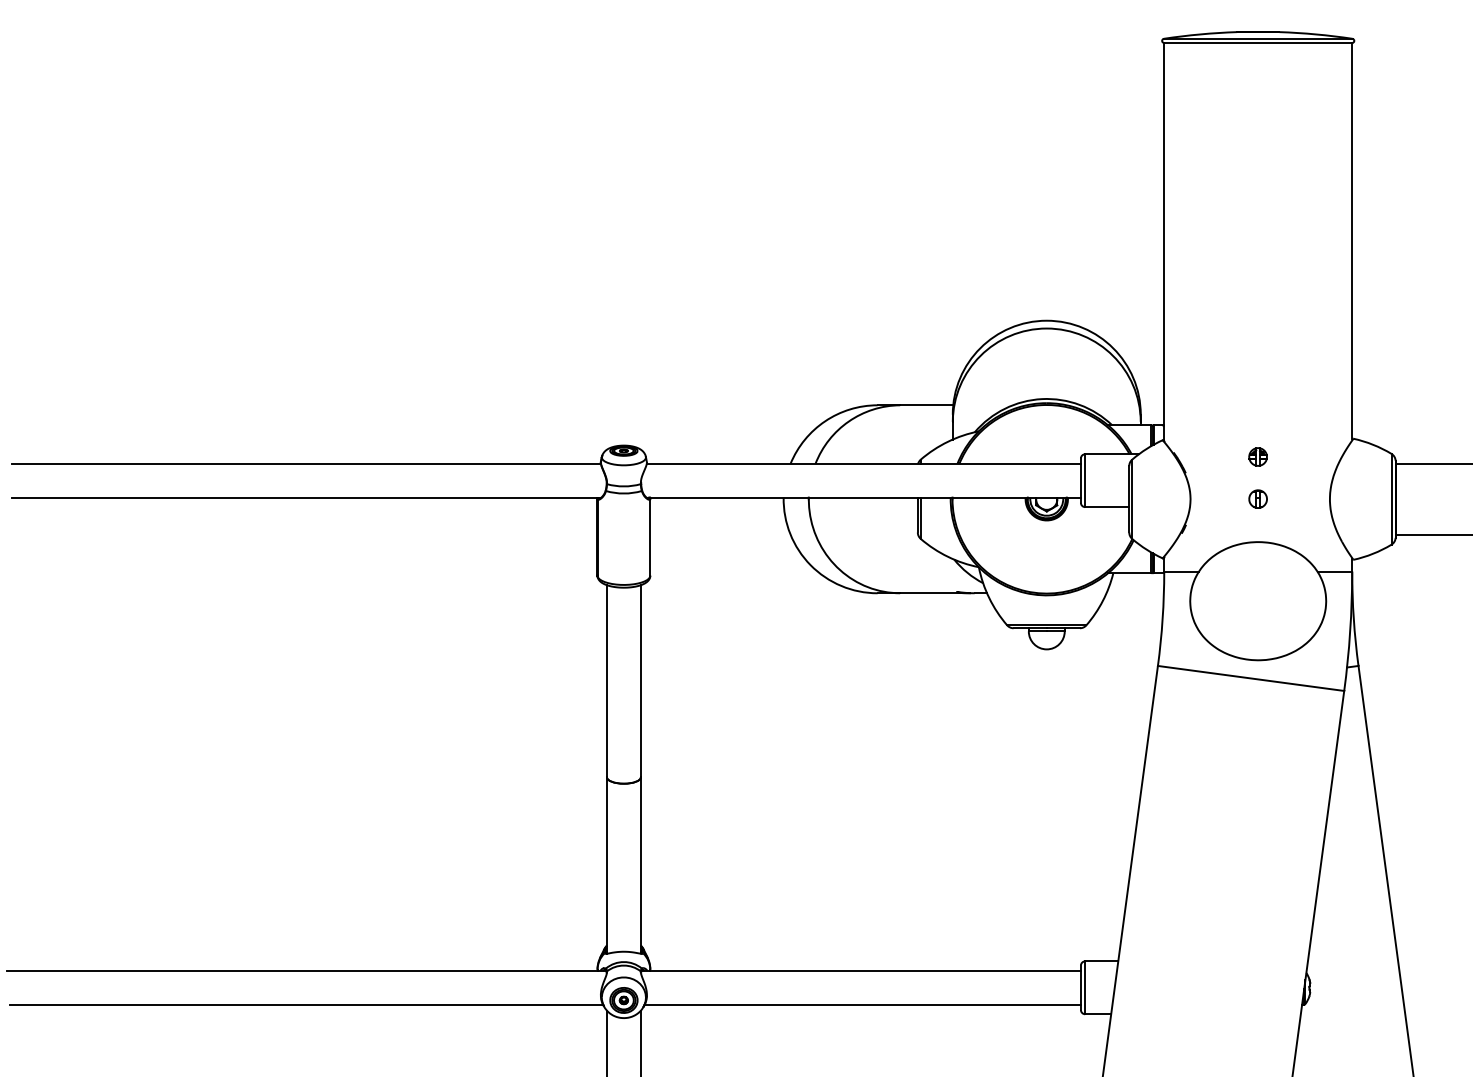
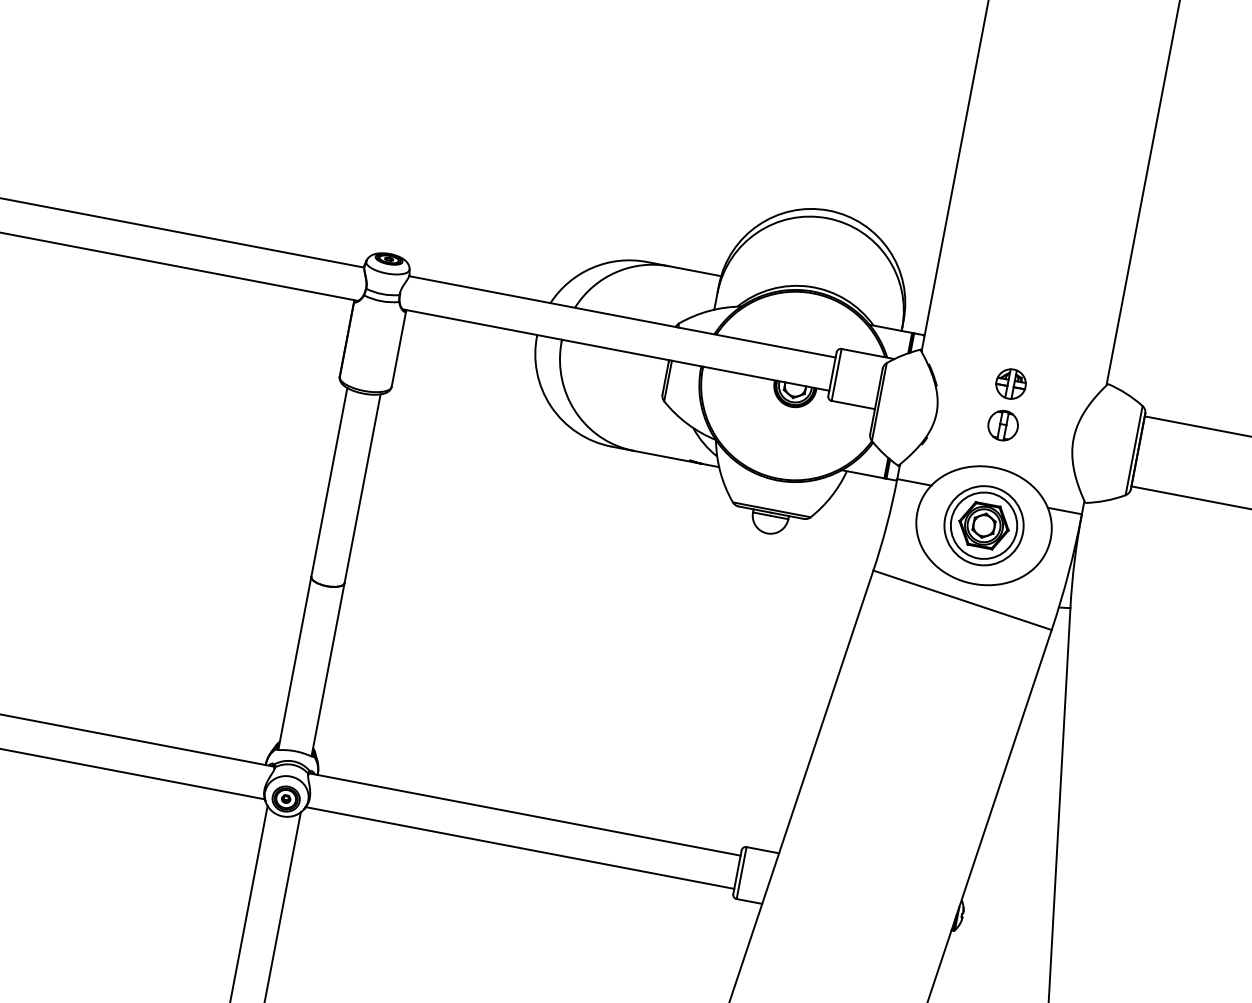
part: (1257, 456) -> (1010, 383), size x1.67
part: (1257, 498) -> (1002, 424), size x1.67
part: (1257, 600) -> (983, 524), added

